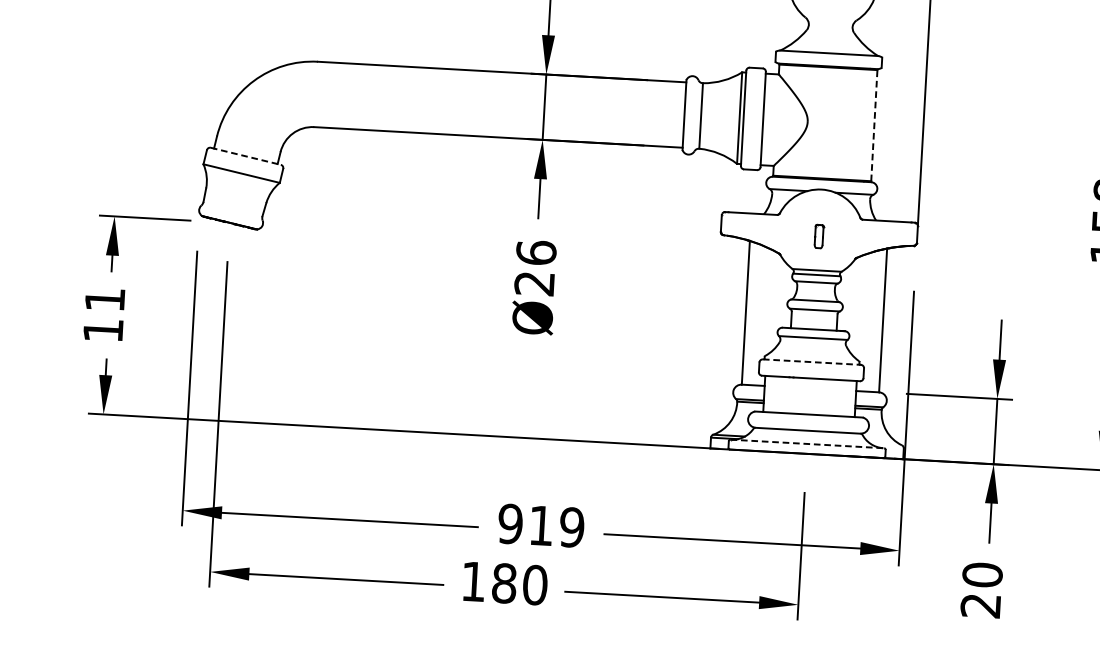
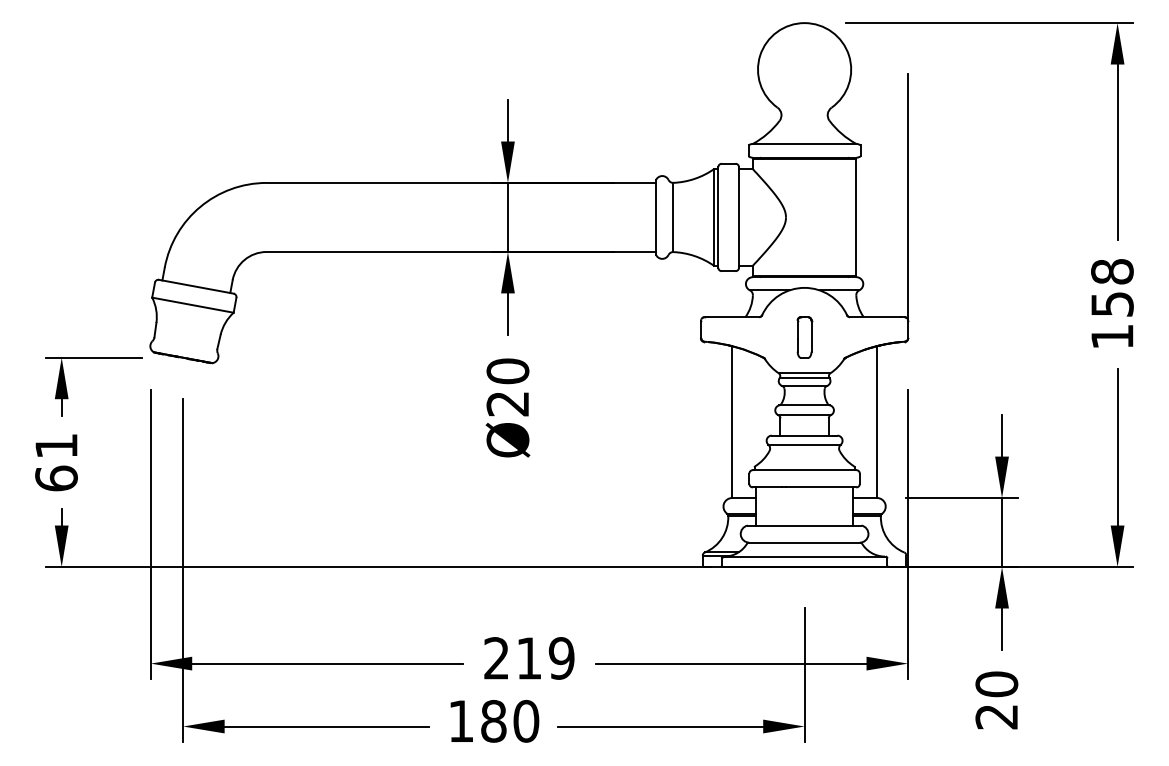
line: (874, 125) -> (856, 217), dashed -> solid
line: (246, 156) -> (196, 286), dashed -> solid
part: (818, 236) -> (804, 337), size x1.67
text: (535, 253) -> (507, 371), 26 -> 20
text: (103, 330) -> (56, 478), 11 -> 61
line: (811, 362) -> (804, 470), dashed -> solid
line: (808, 443) -> (805, 556), dashed -> solid
text: (510, 524) -> (496, 658), 919 -> 219

